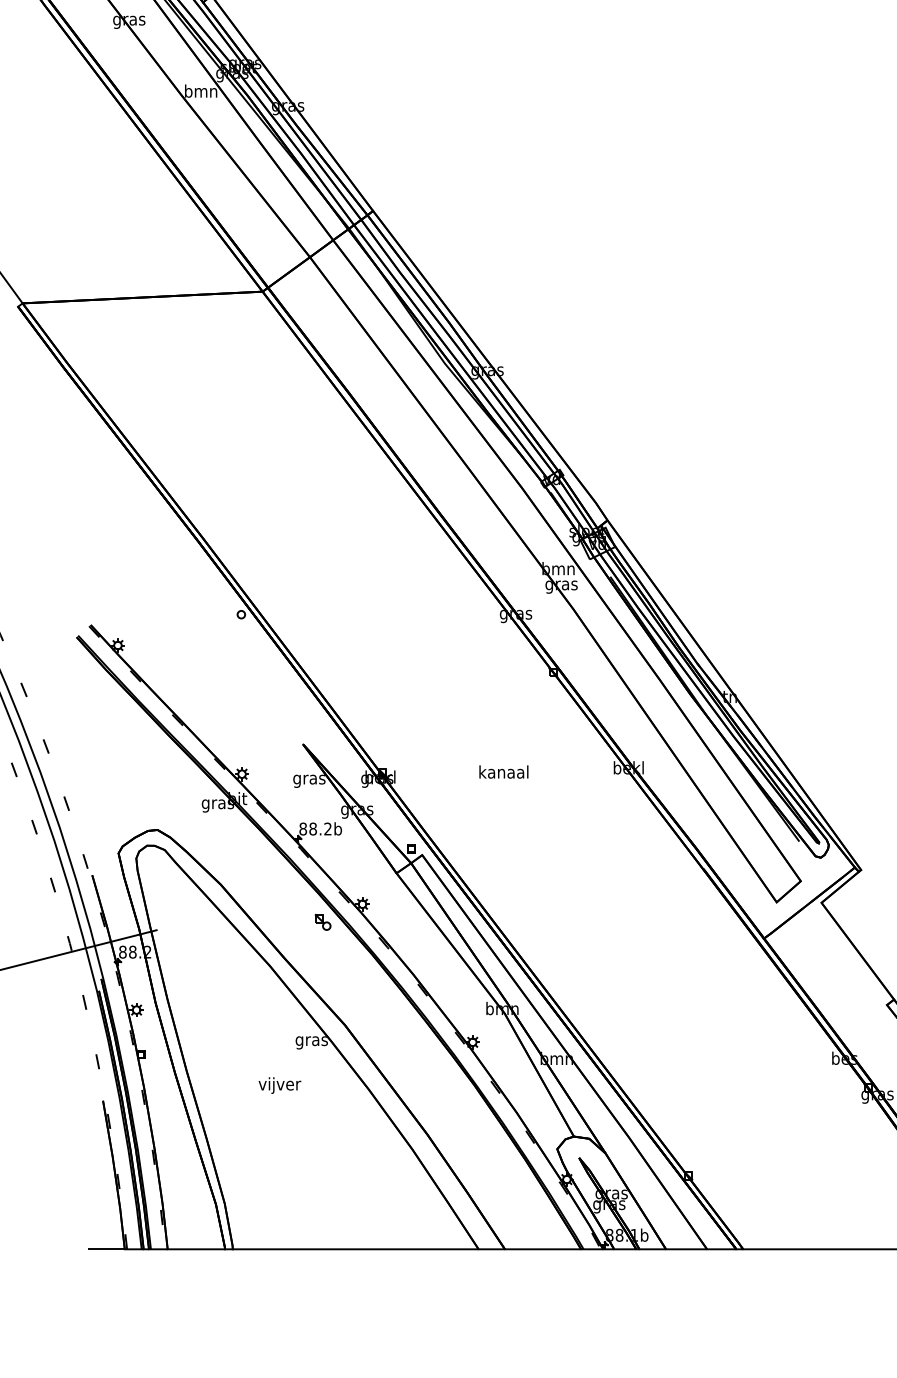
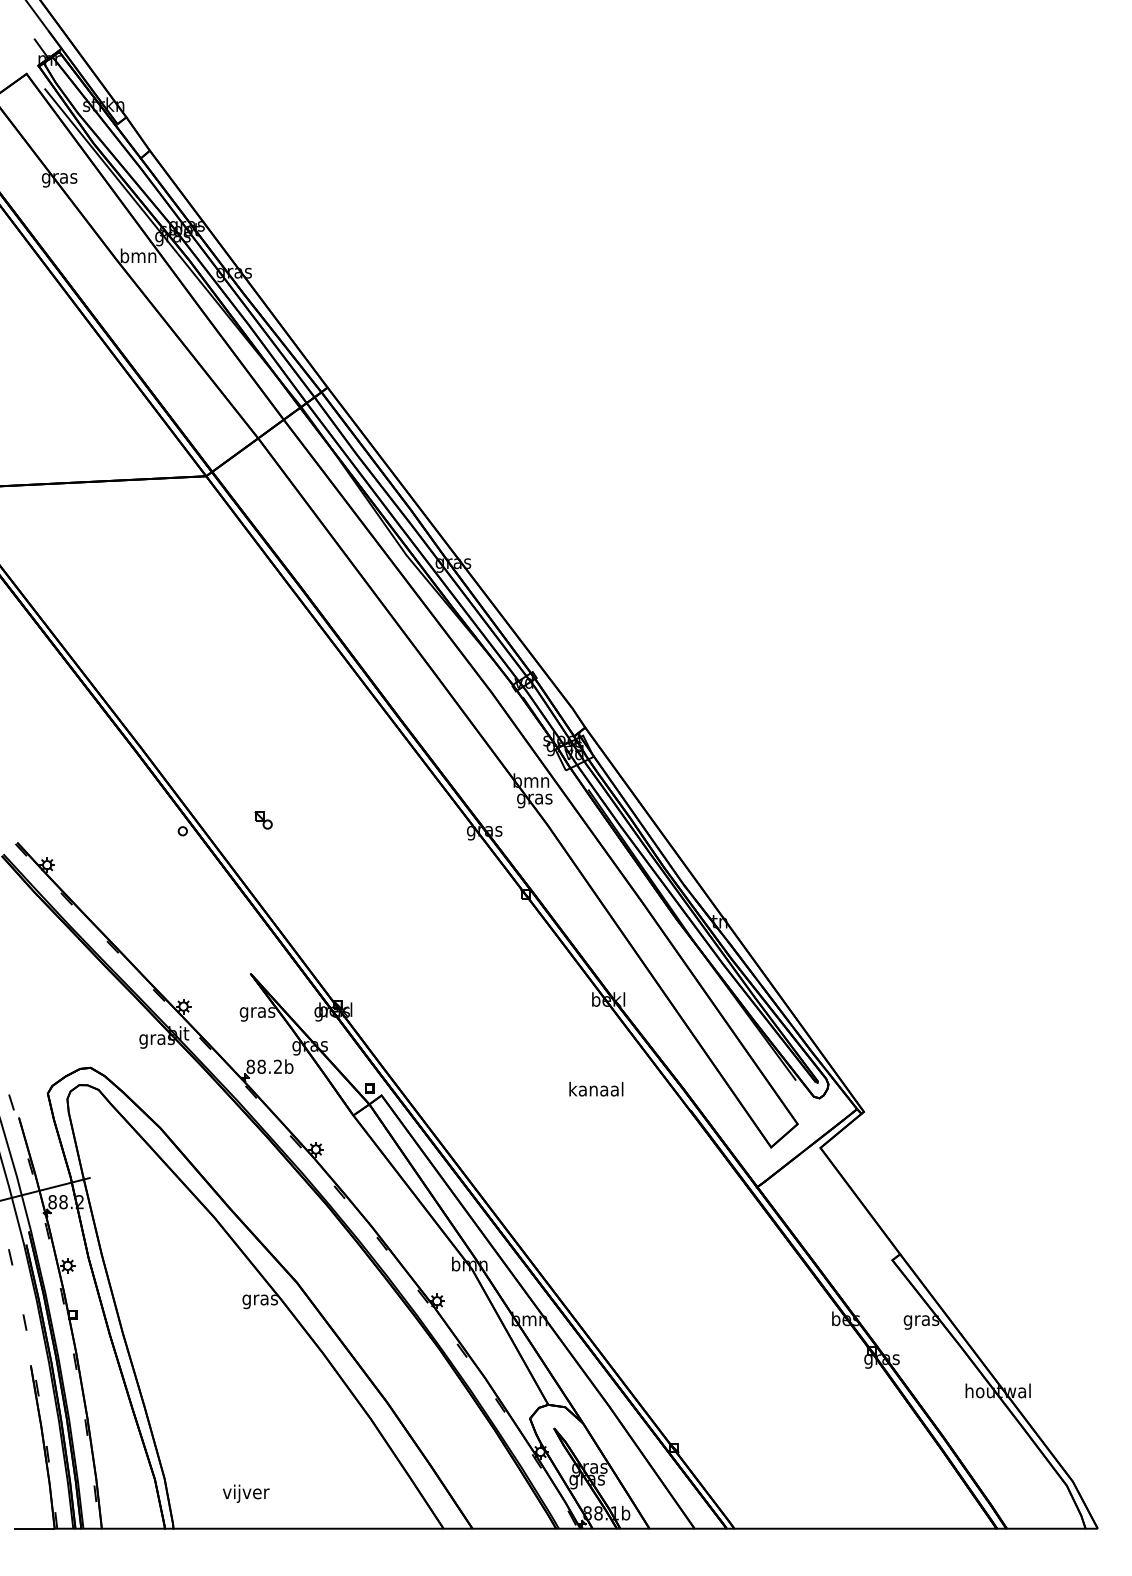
text: (504, 771) -> (596, 1088), moved
part: (322, 922) -> (263, 820), moved
text: (280, 1085) -> (246, 1493), moved

